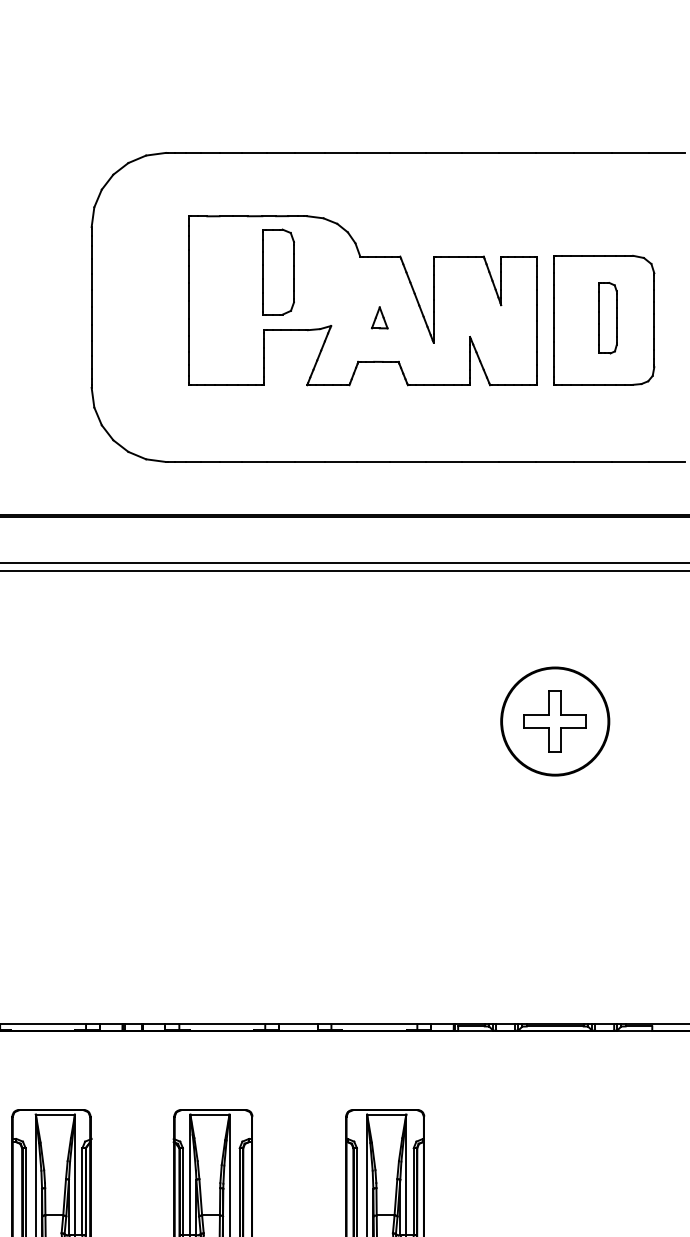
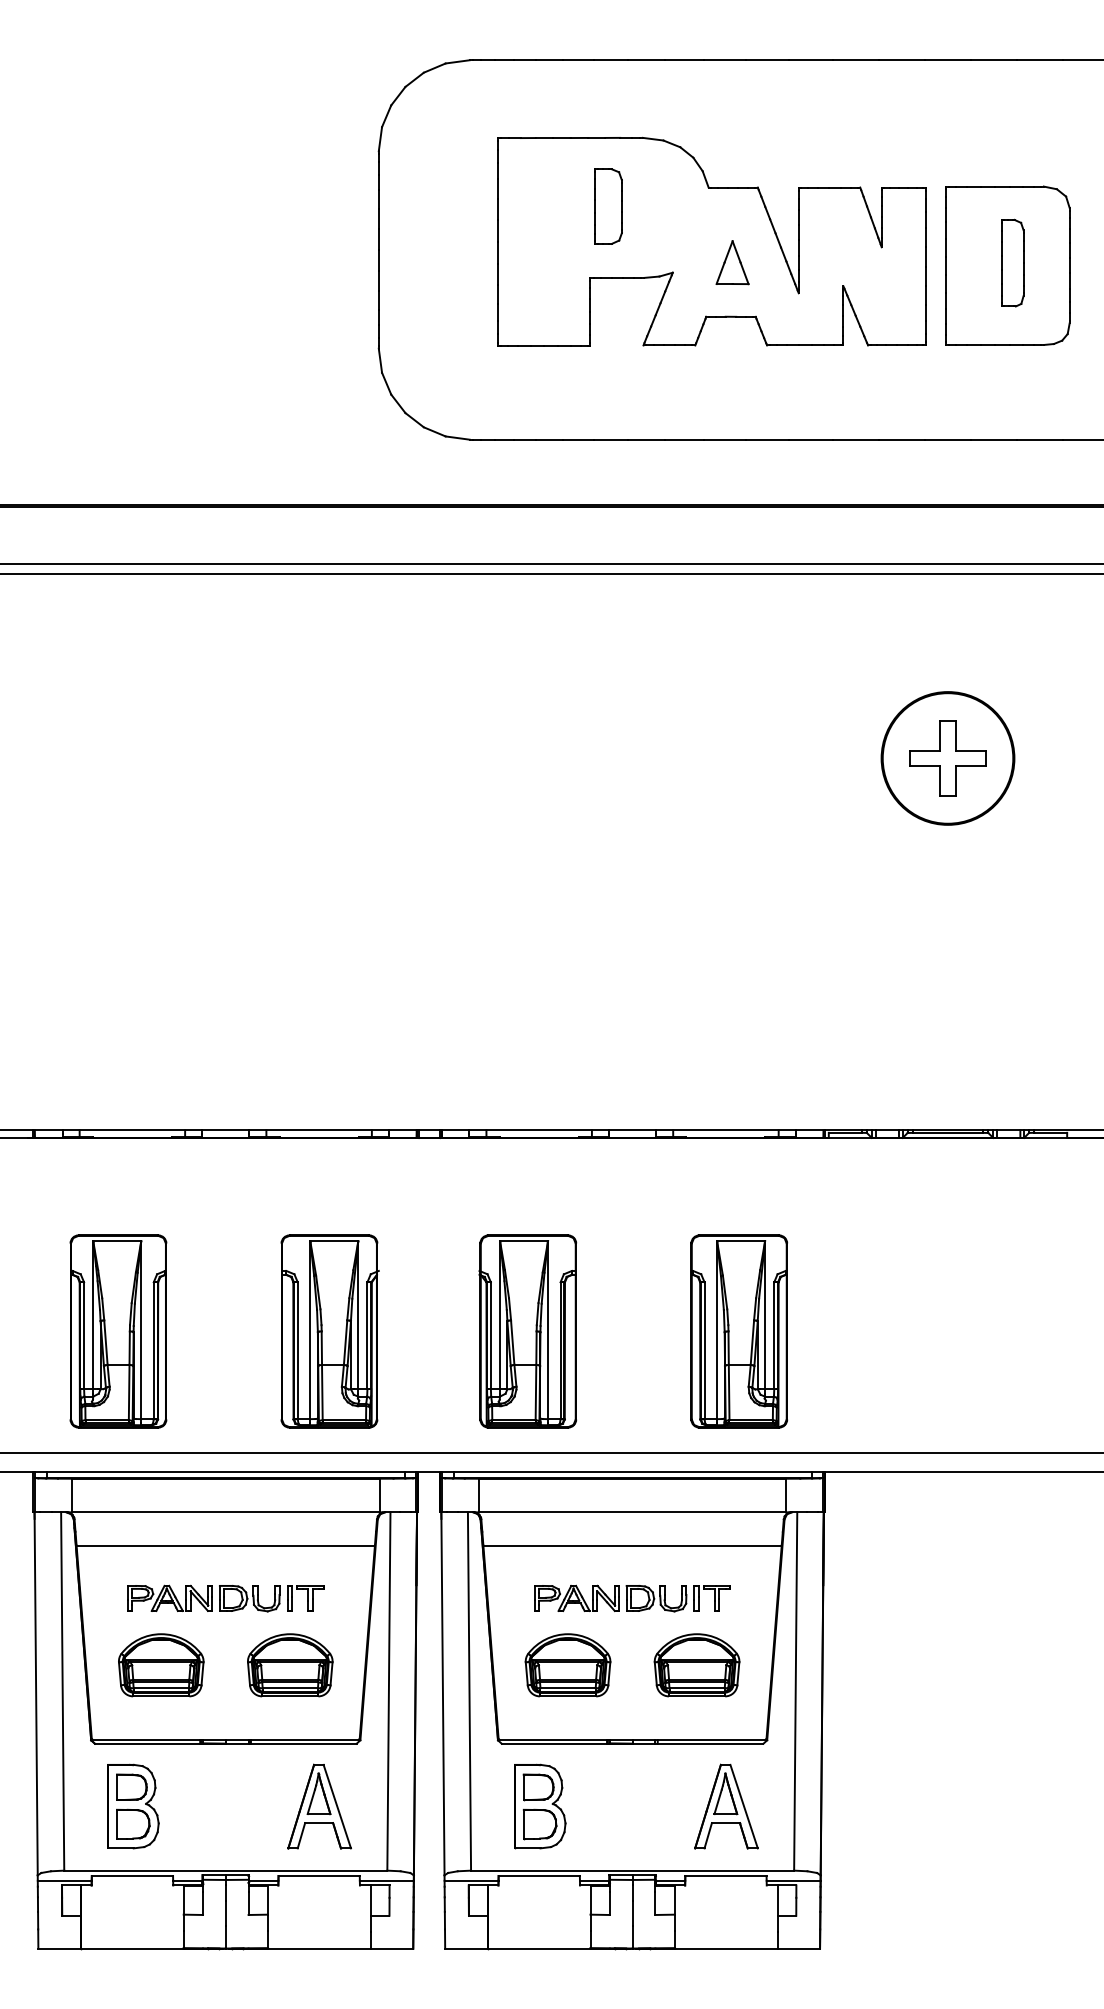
part: (278, 272) -> (608, 206), size x0.71
part: (379, 317) -> (732, 262), size x1.67

